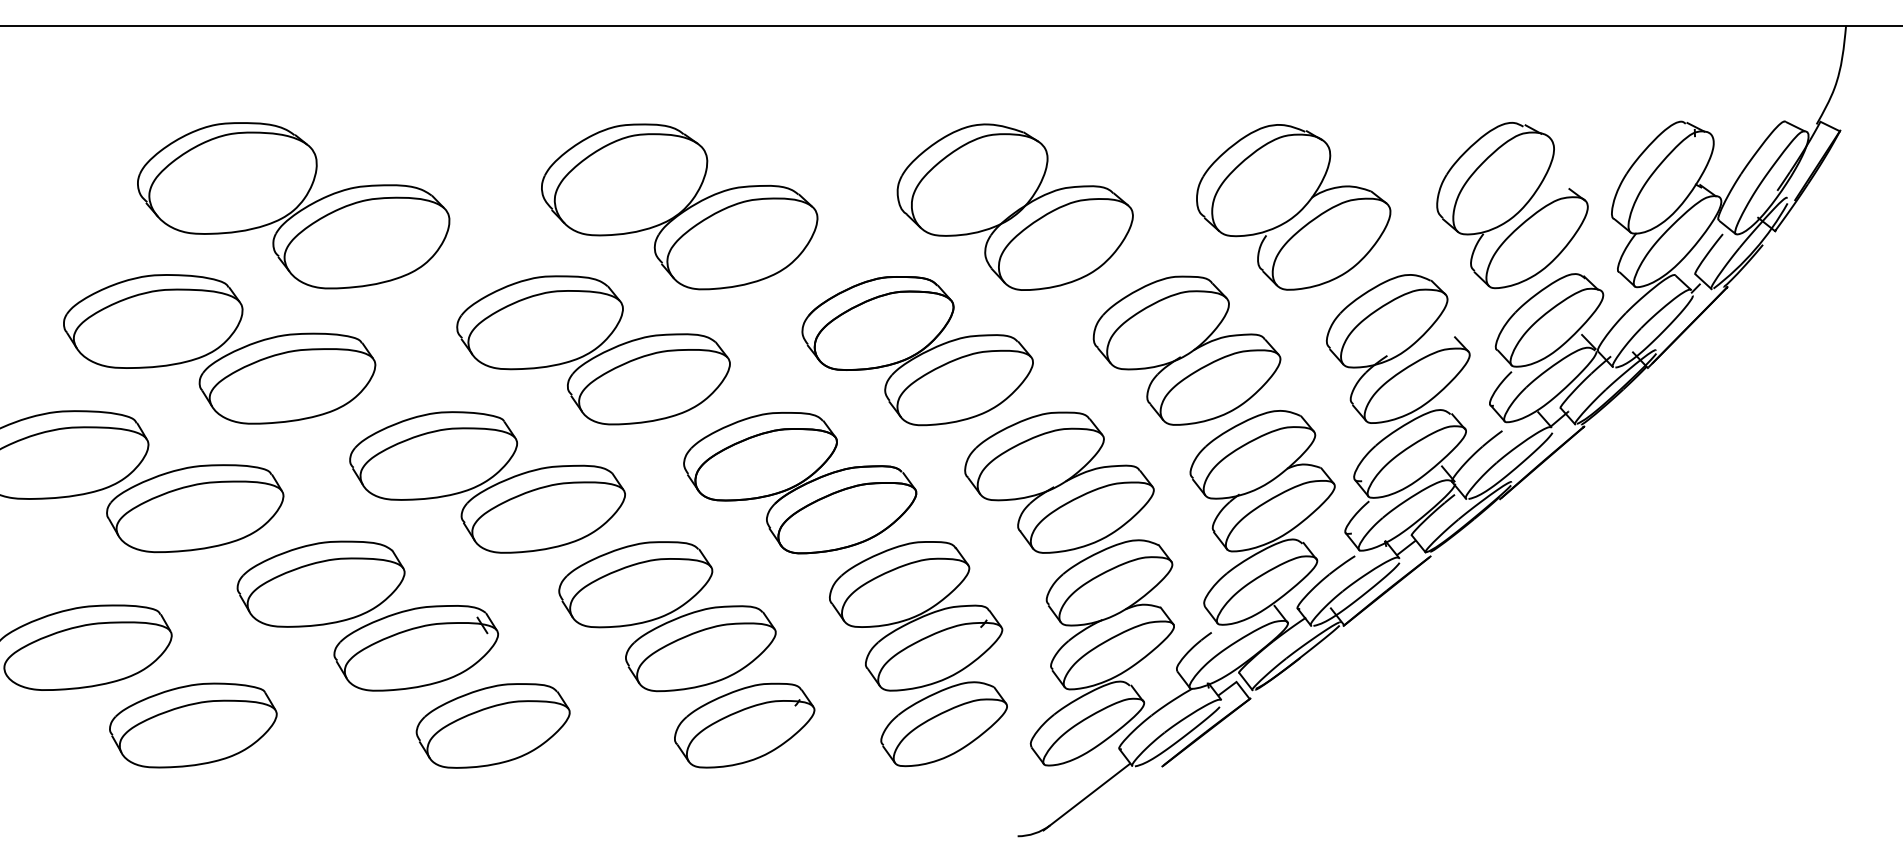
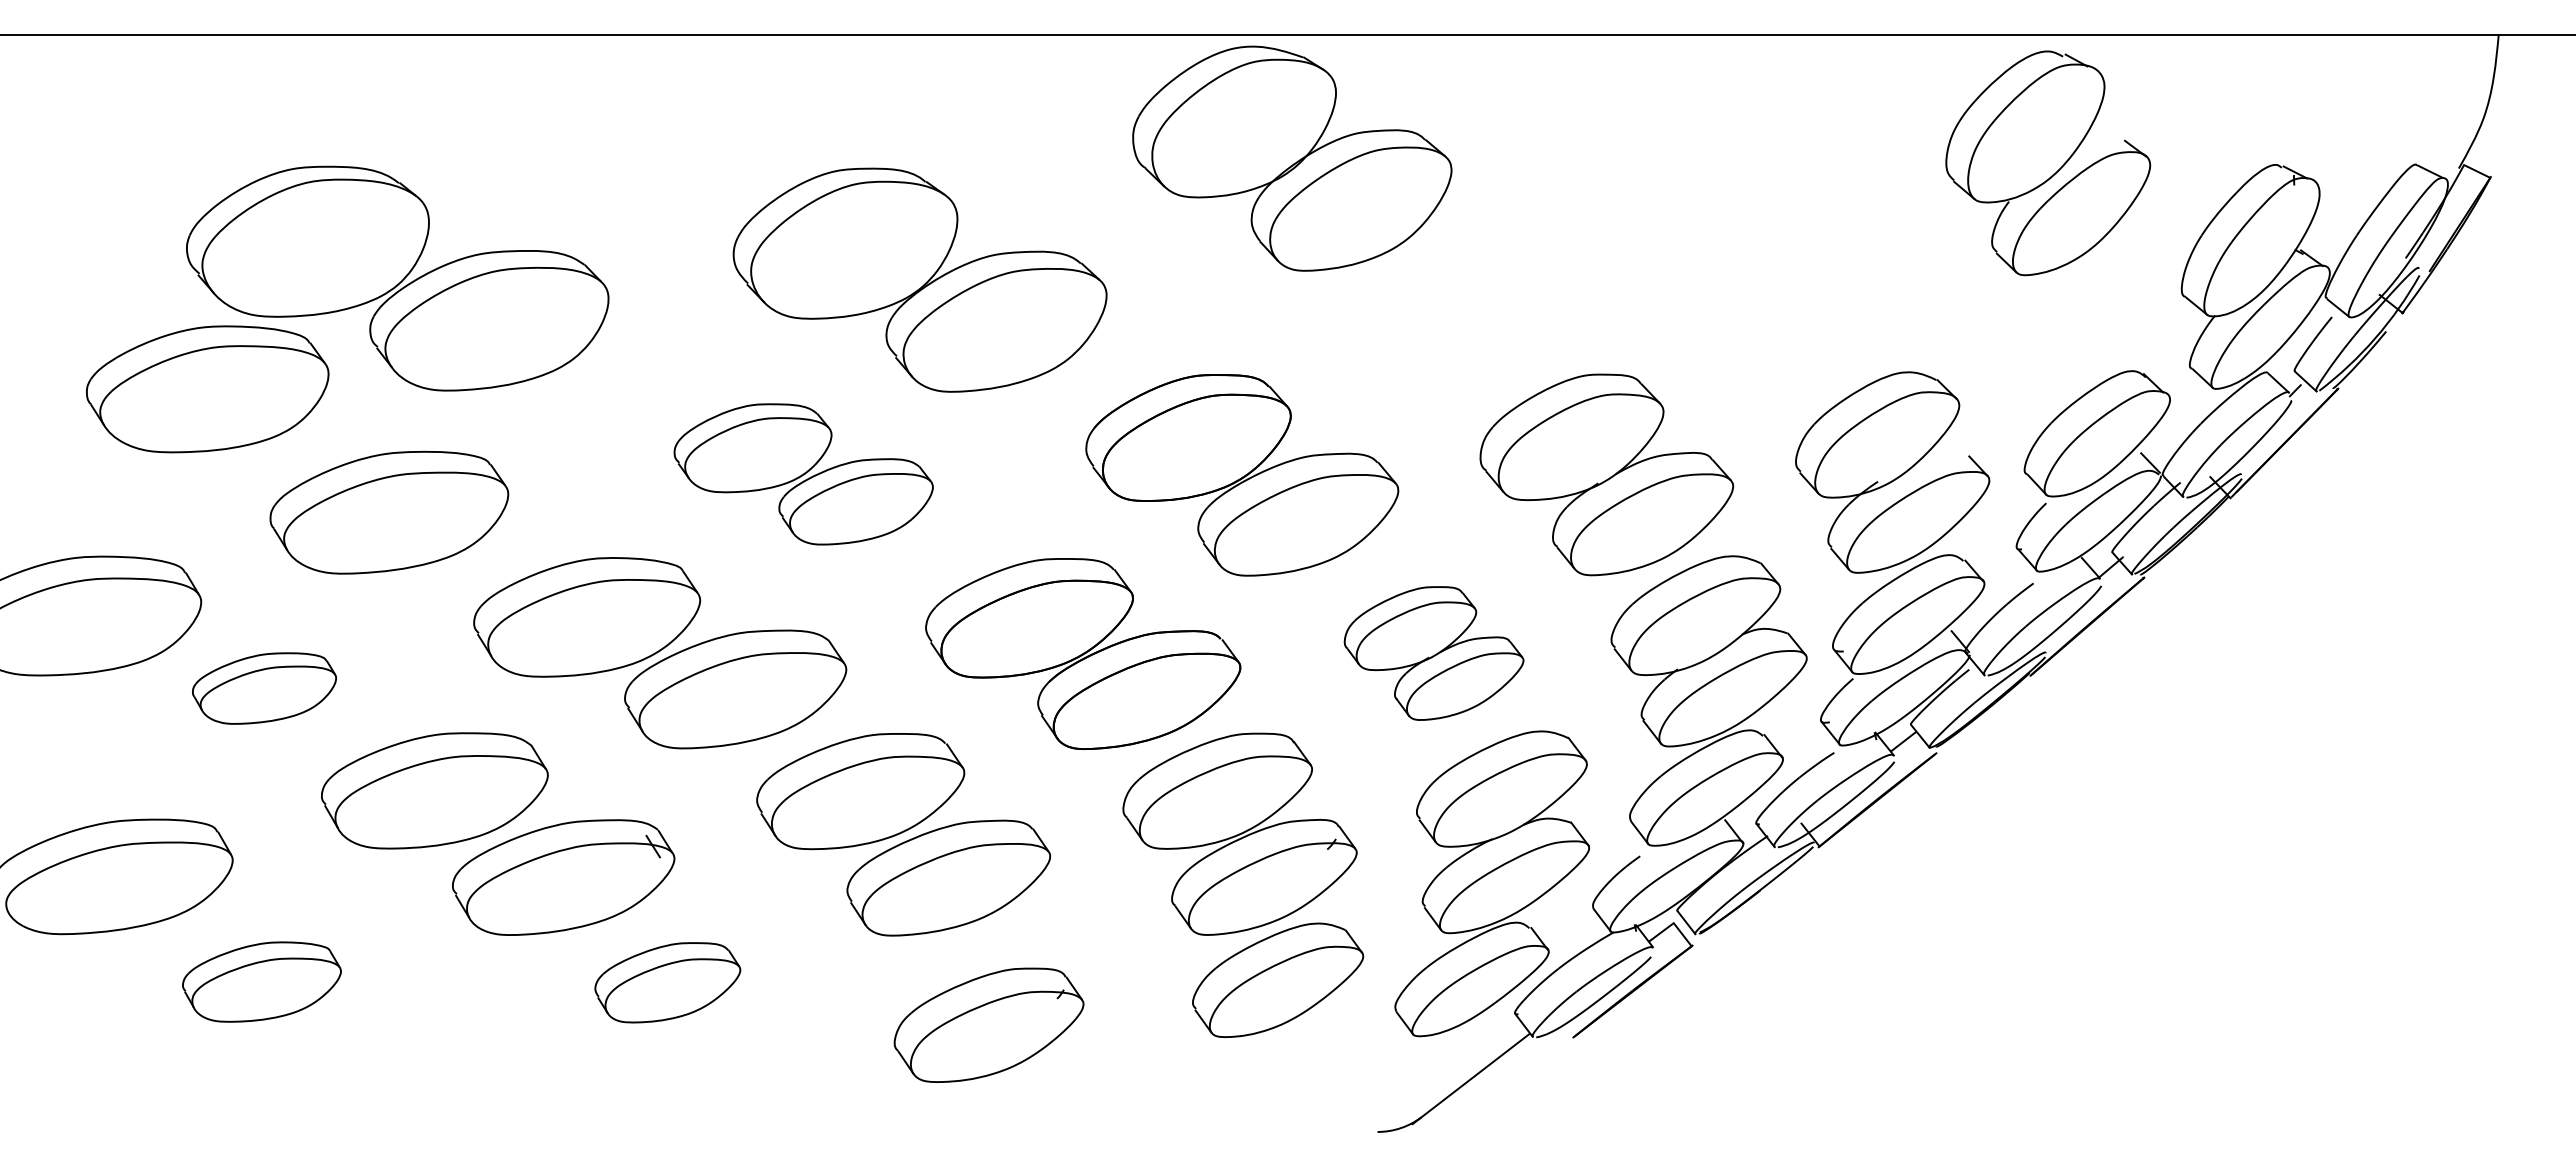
part: (1512, 205) -> (2048, 163), moved
part: (1015, 207) -> (1292, 158), moved
part: (1293, 207) -> (1750, 280), removed
part: (153, 321) -> (207, 389), moved
part: (593, 350) -> (803, 474), size x0.7
part: (1059, 482) -> (1433, 653), size x0.7
part: (195, 508) -> (264, 688), size x0.6
part: (193, 725) -> (261, 981), size x0.7
part: (493, 725) -> (667, 982), size x0.7
part: (744, 725) -> (988, 1024), moved

